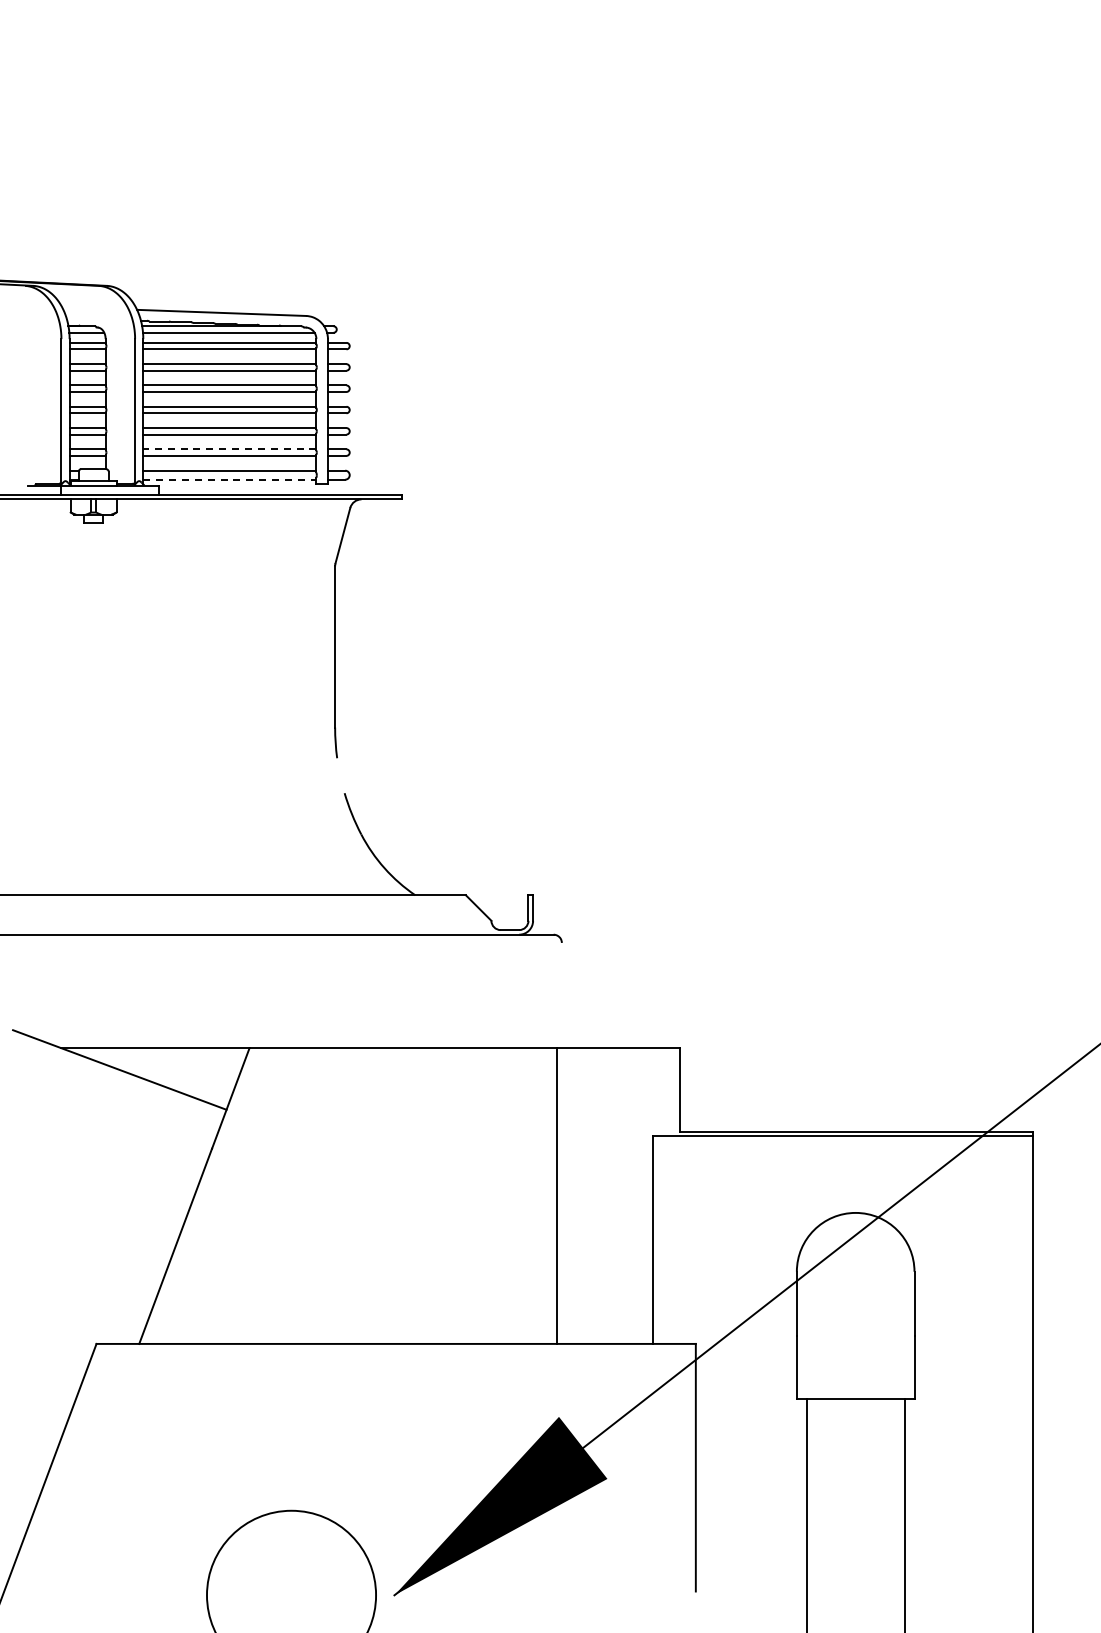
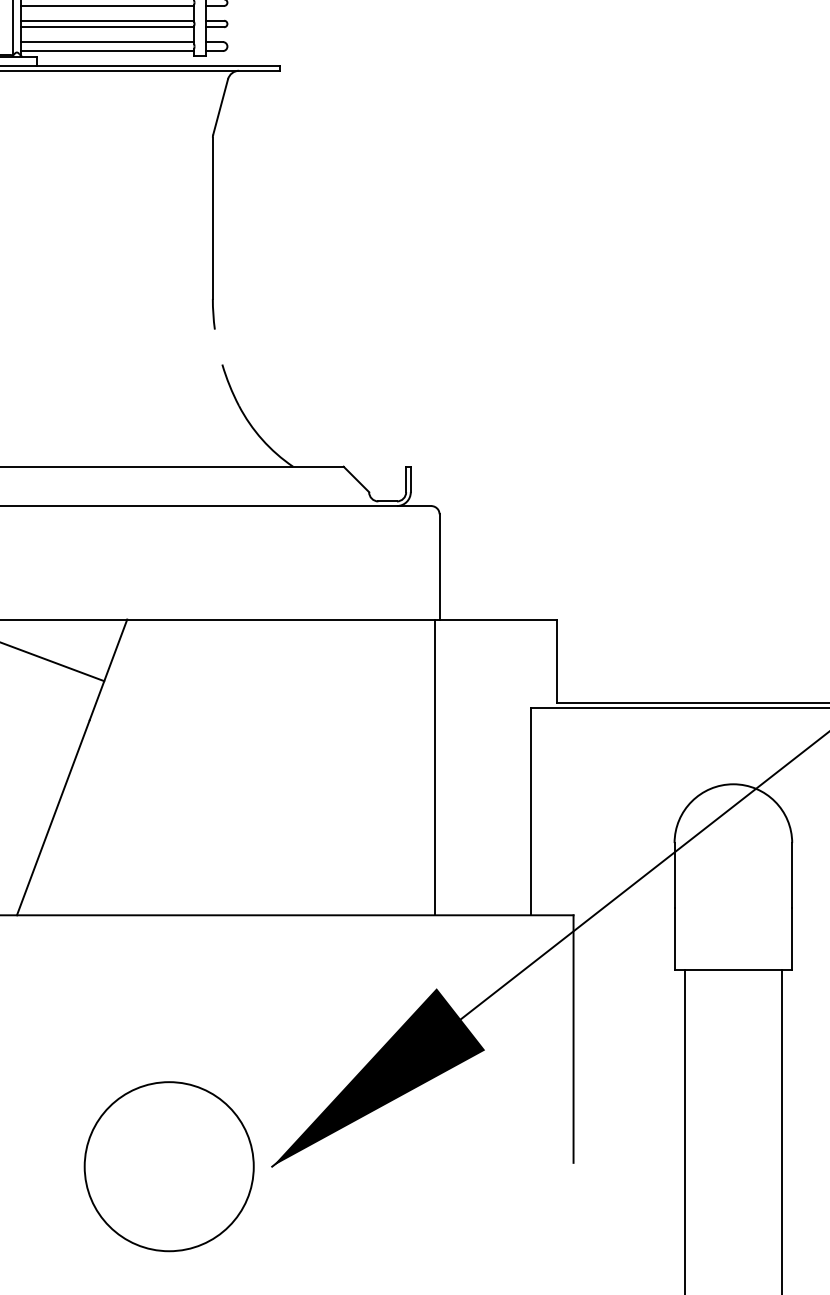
line: (229, 449) -> (107, 20), dashed -> solid
line: (229, 479) -> (107, 50), dashed -> solid
line: (561, 995) -> (439, 566), added

